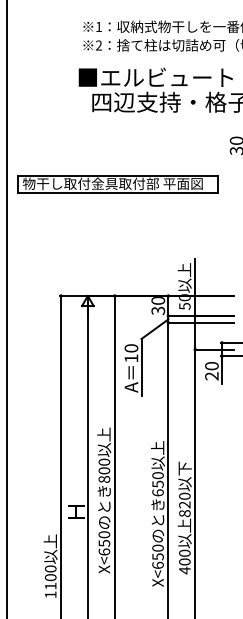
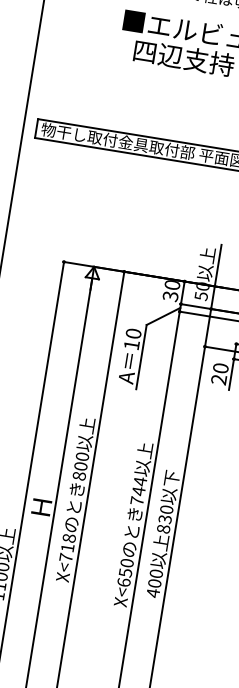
text: (157, 483) -> (138, 490), 650 -> 744
text: (185, 504) -> (165, 519), 820 -> 830
text: (104, 543) -> (67, 548), X<650 -> X<718

